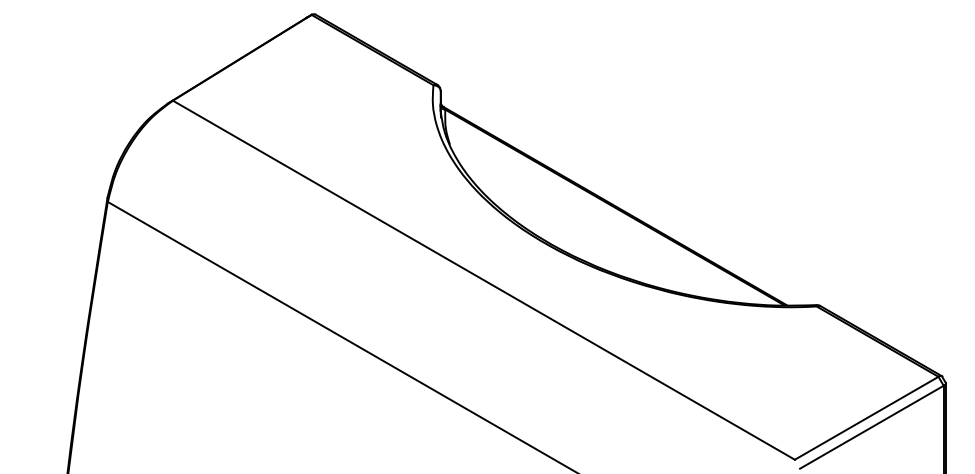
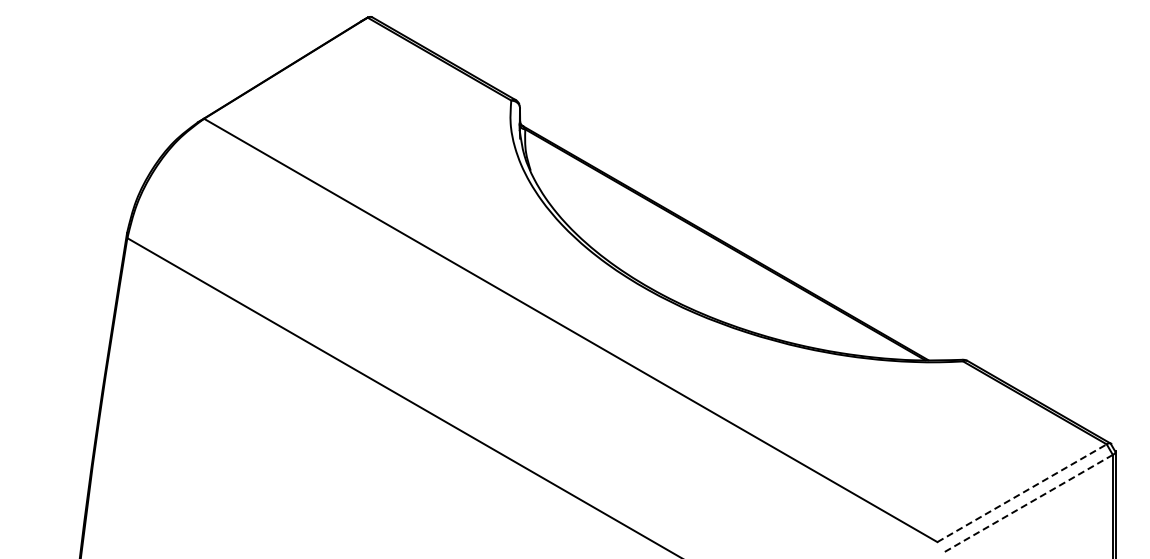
line: (867, 418) -> (1022, 493), solid -> dashed
line: (872, 426) -> (1028, 503), solid -> dashed

